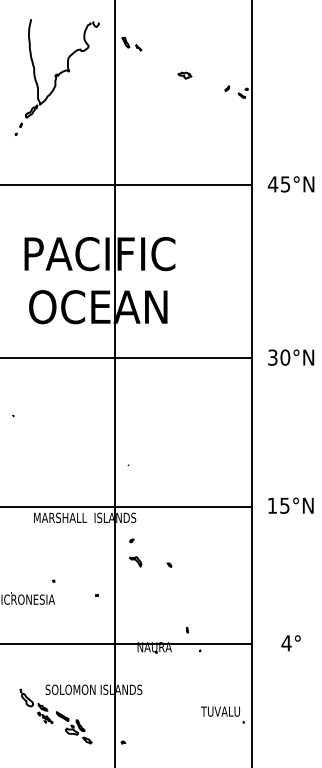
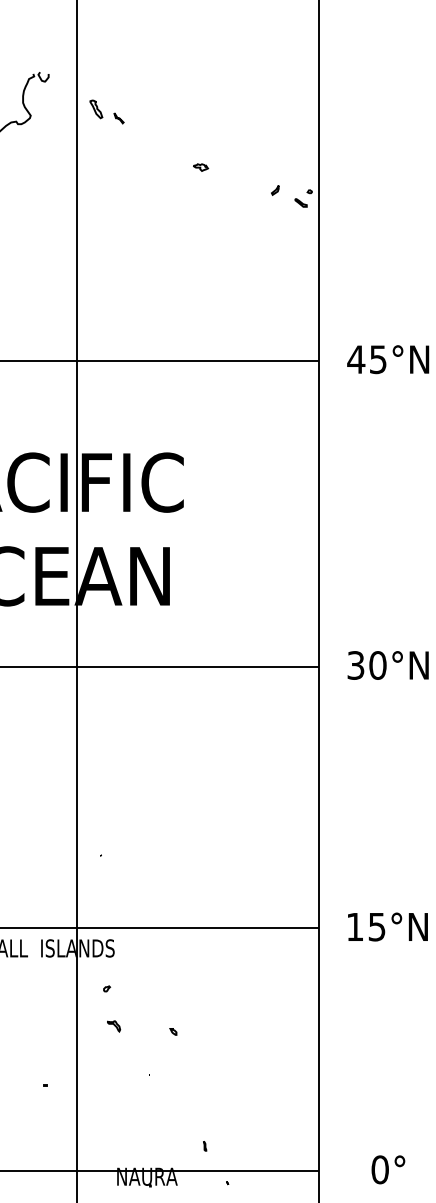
part: (185, 75) -> (201, 167), size x0.62
part: (135, 562) -> (113, 1027), size x0.62
text: (286, 643) -> (379, 1170), 4° -> 0°

